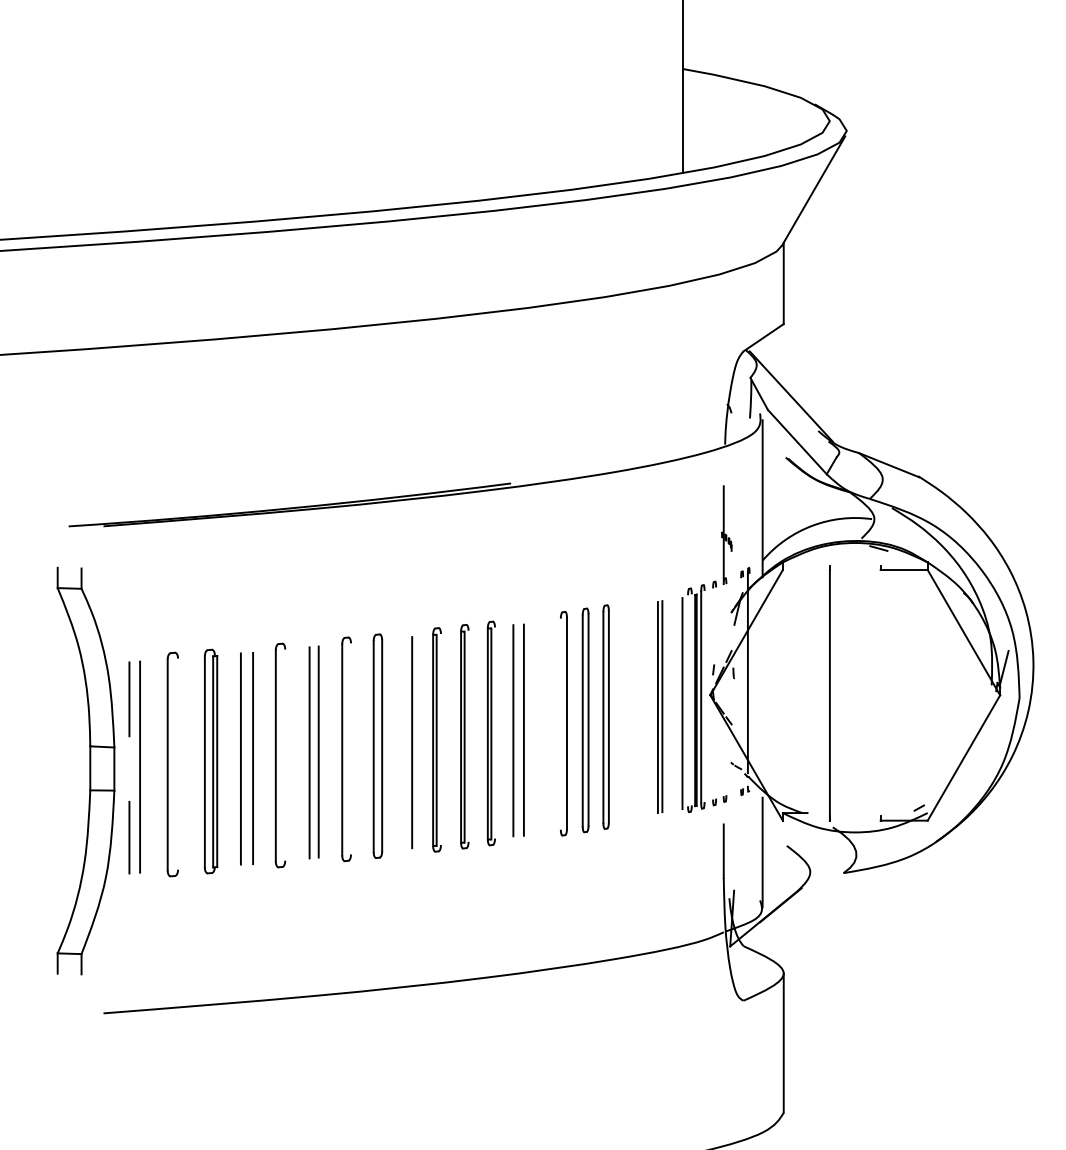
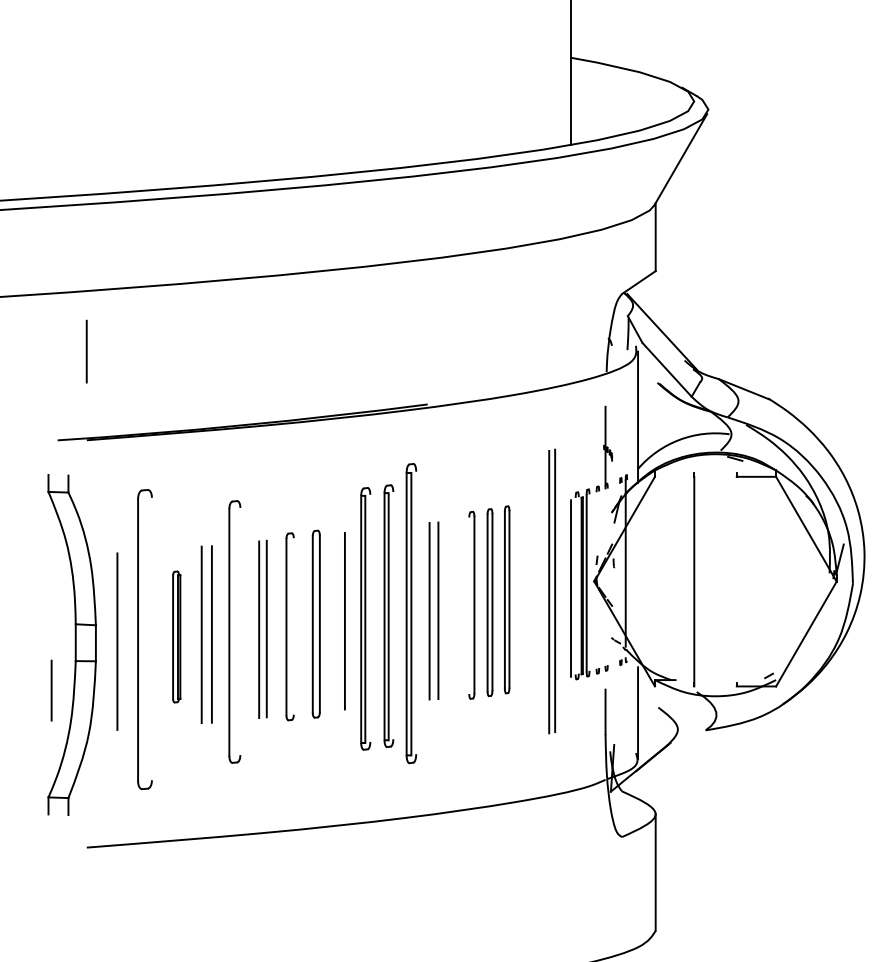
line: (129, 699) -> (86, 351), moved
part: (660, 706) -> (552, 590), size x1.6
part: (490, 733) -> (410, 613), size x1.6
part: (464, 736) -> (388, 616), size x1.4
part: (436, 739) -> (365, 618), size x1.4
part: (280, 755) -> (234, 631), size x1.4
part: (210, 761) -> (176, 636), size x0.7
part: (172, 764) -> (144, 639), size x1.6
line: (129, 837) -> (51, 690), moved

